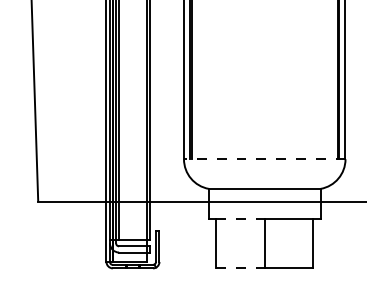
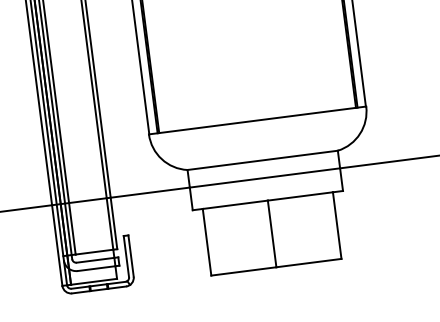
line: (264, 159) -> (257, 120), dashed -> solid
line: (241, 218) -> (236, 204), dashed -> solid
line: (241, 268) -> (245, 271), dashed -> solid

